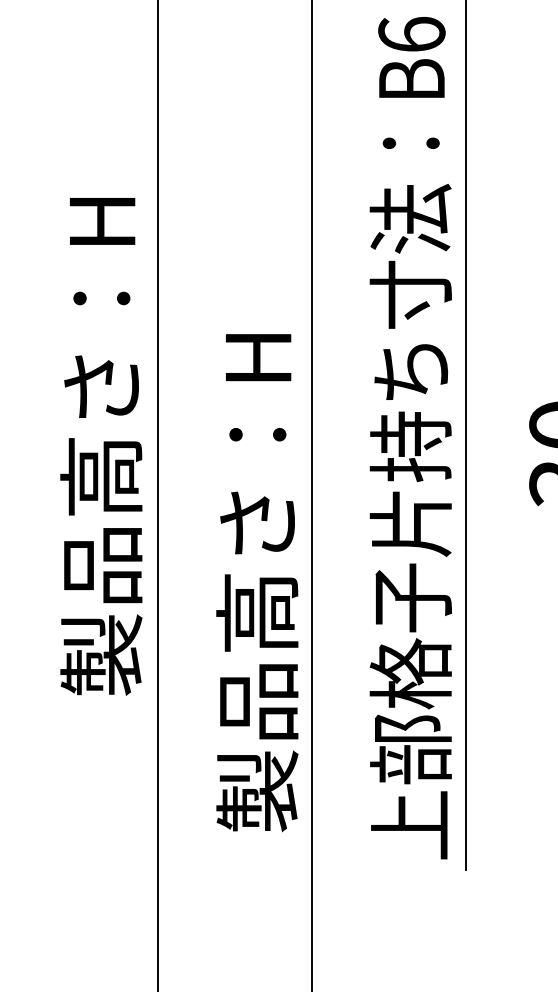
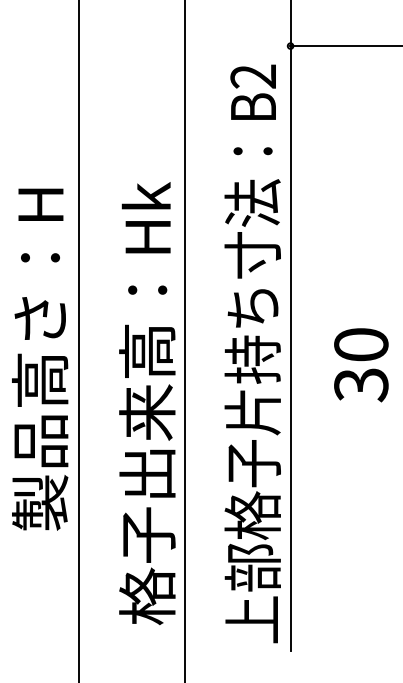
text: (411, 34) -> (253, 76), B6 -> B2
text: (257, 510) -> (147, 403), 製品高さ：H -> 格子出来高：Hk

